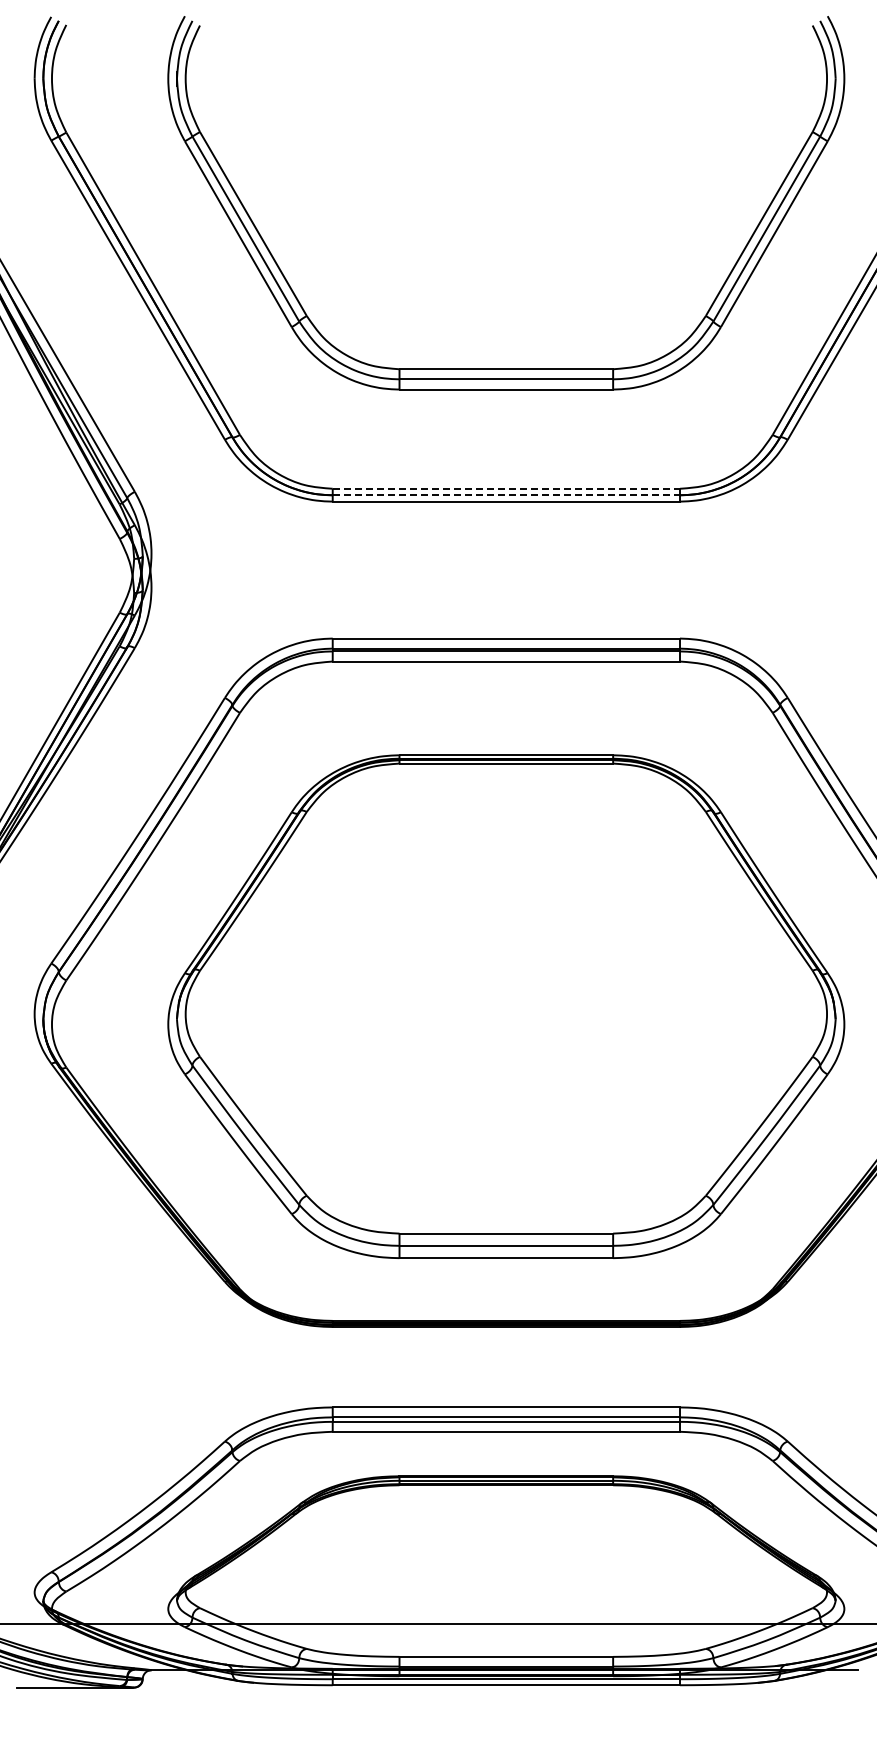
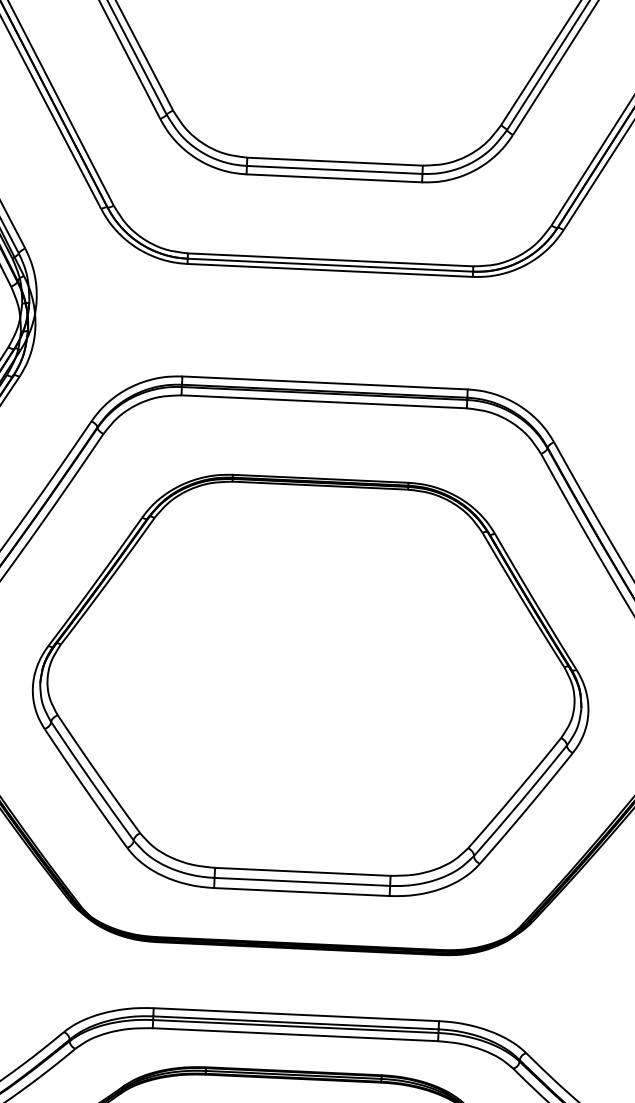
line: (506, 488) -> (330, 259), dashed -> solid
line: (506, 495) -> (330, 265), dashed -> solid

